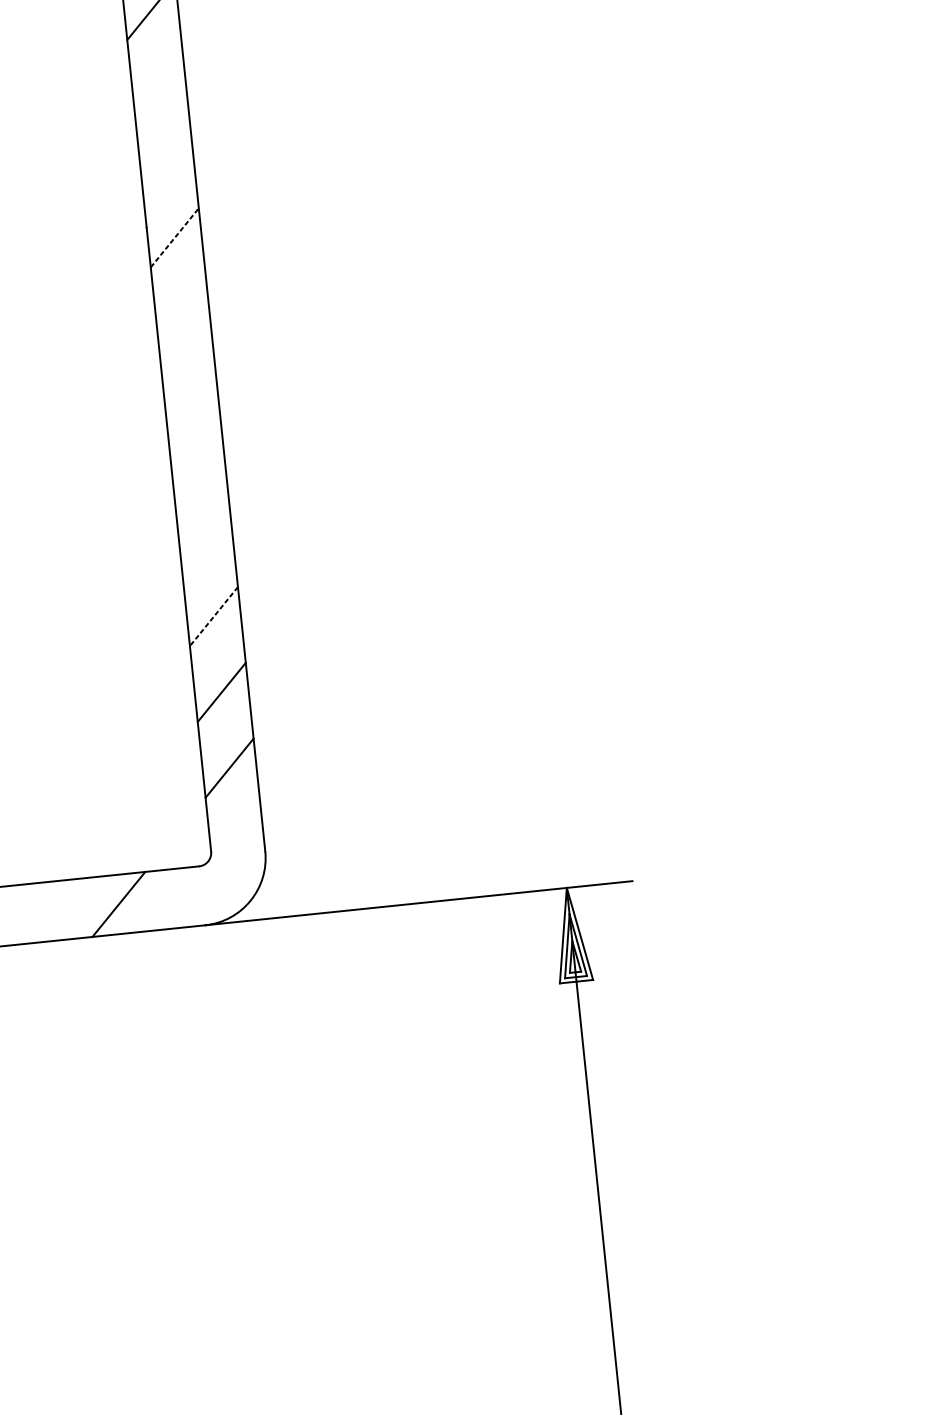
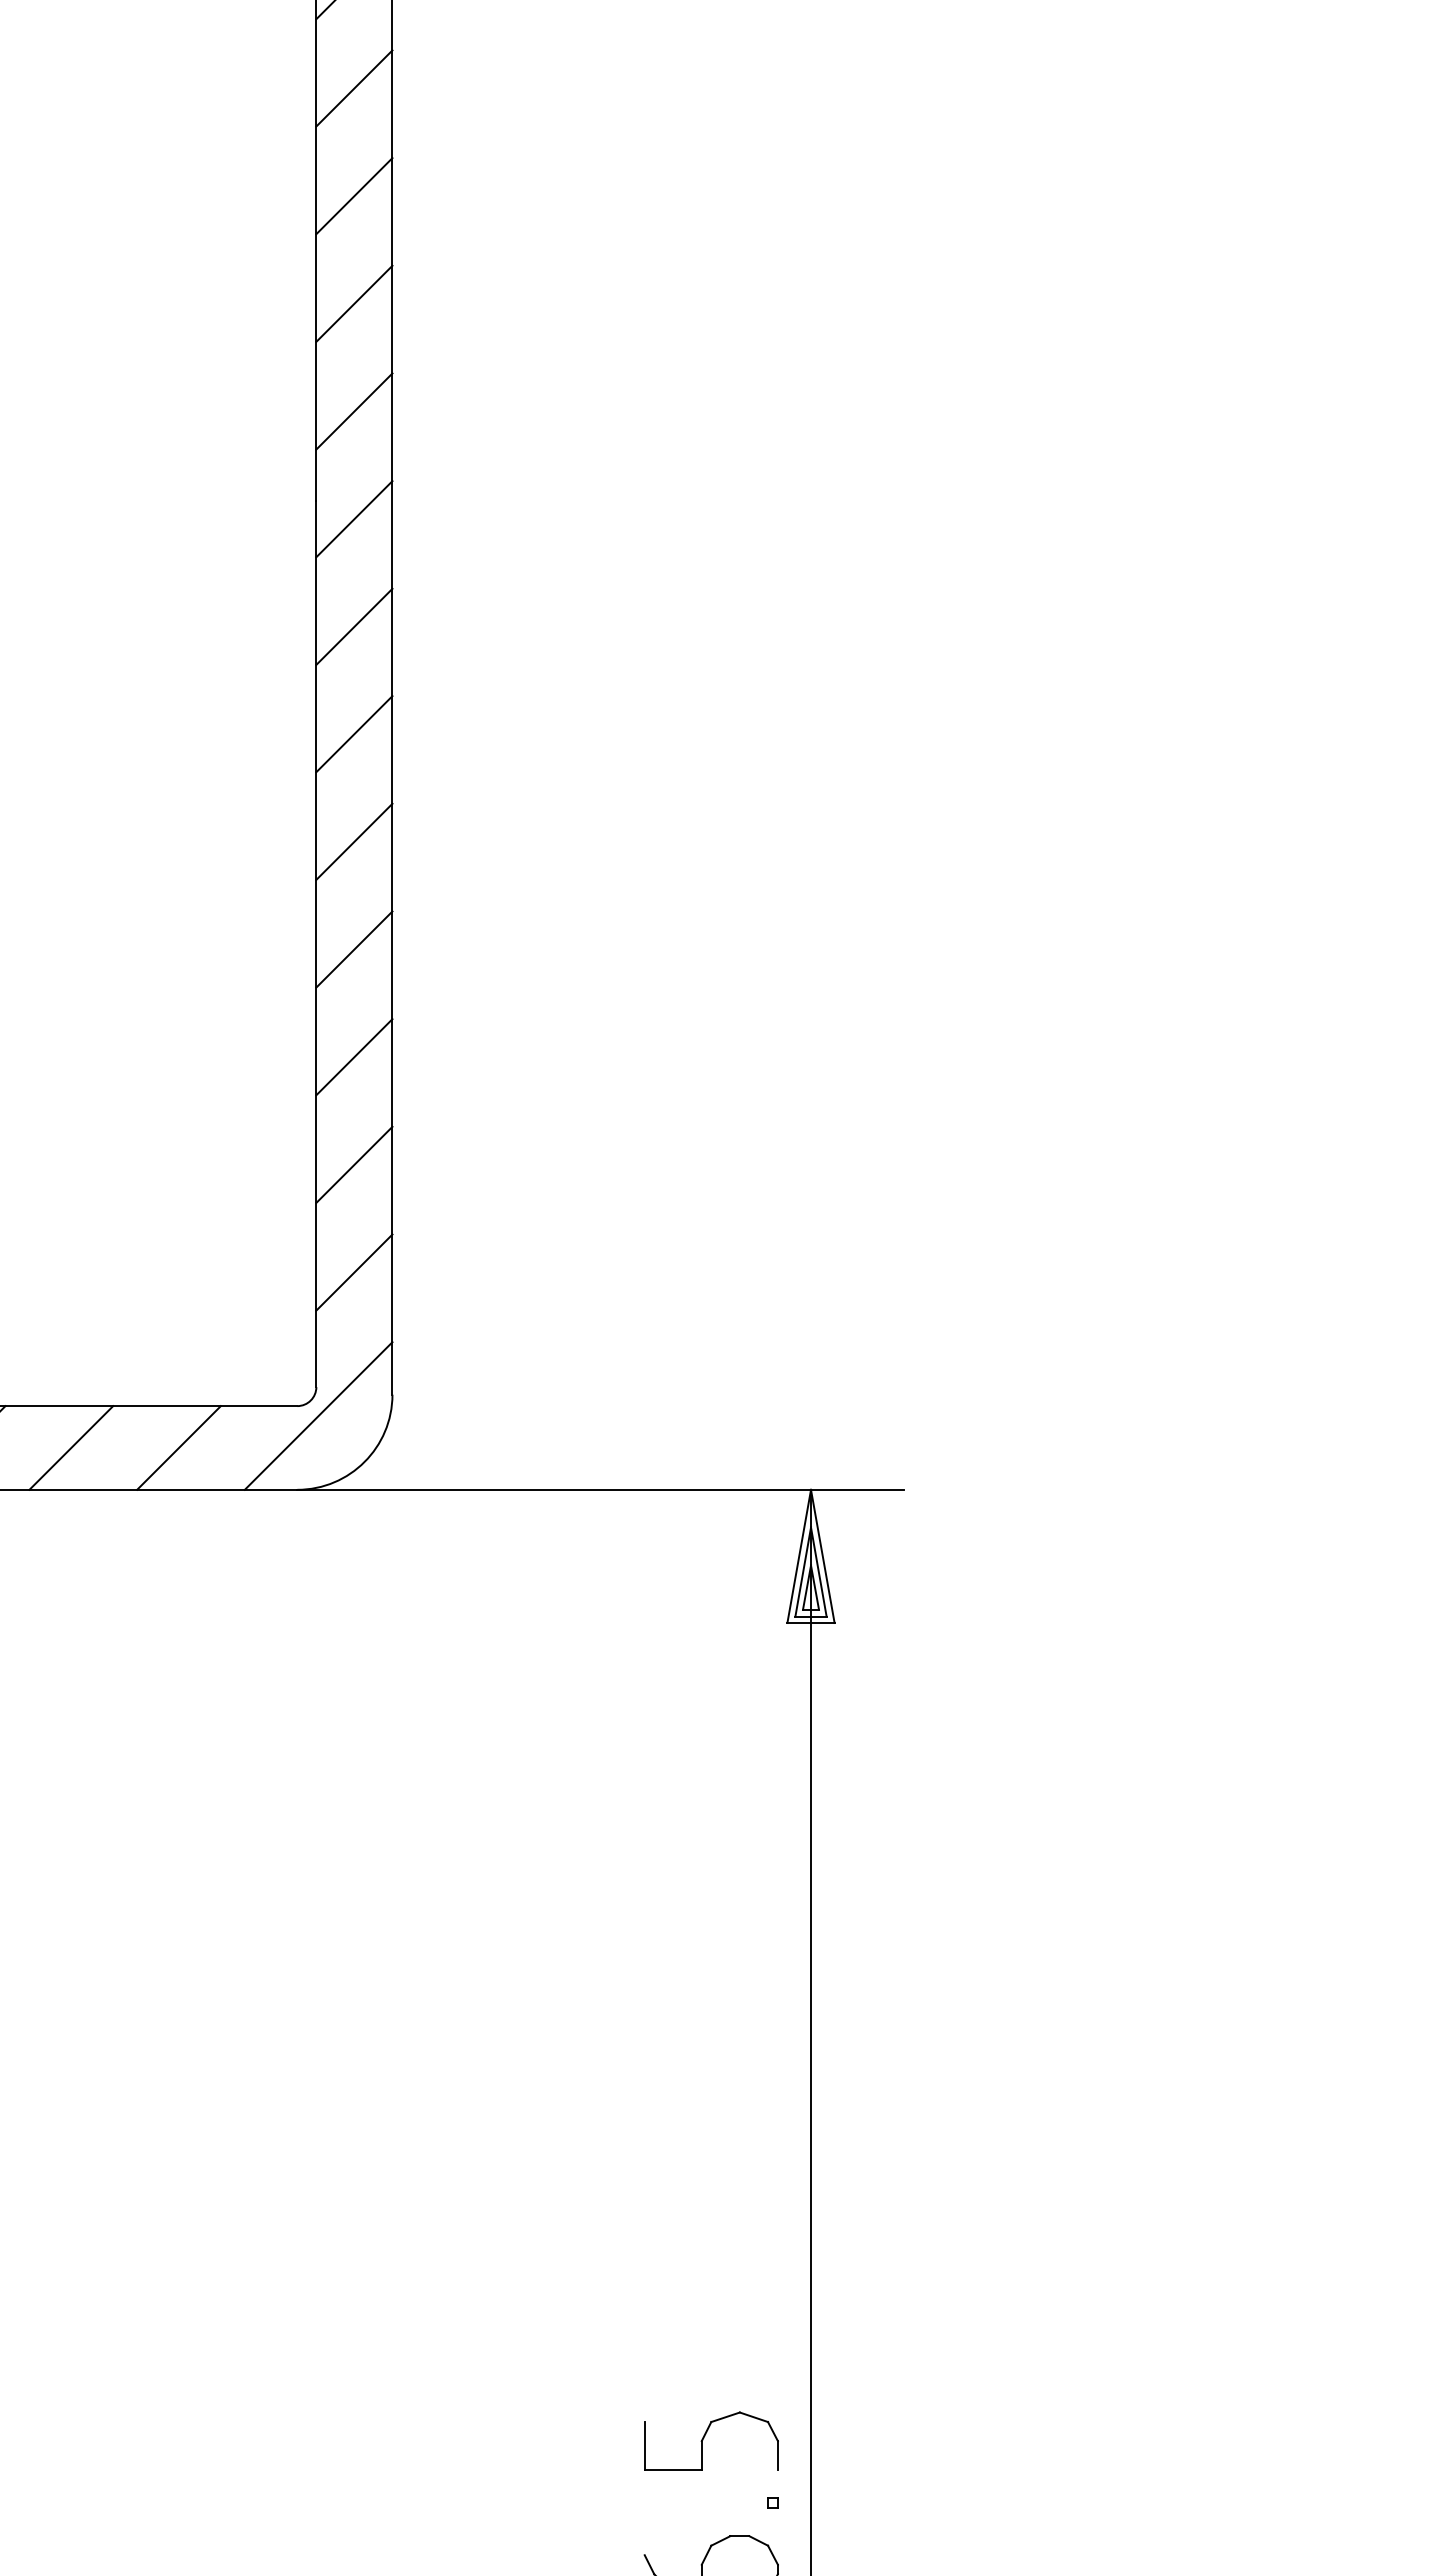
line: (159, 86) -> (354, 303), added
line: (167, 162) -> (354, 411), added
line: (174, 238) -> (354, 519), dashed -> solid
line: (182, 313) -> (354, 626), added
line: (190, 389) -> (354, 734), added
line: (198, 464) -> (354, 841), added
line: (206, 540) -> (354, 949), added
line: (214, 616) -> (354, 1057), dashed -> solid
line: (214, 871) -> (318, 1415), added
line: (43, 911) -> (71, 1447), added

